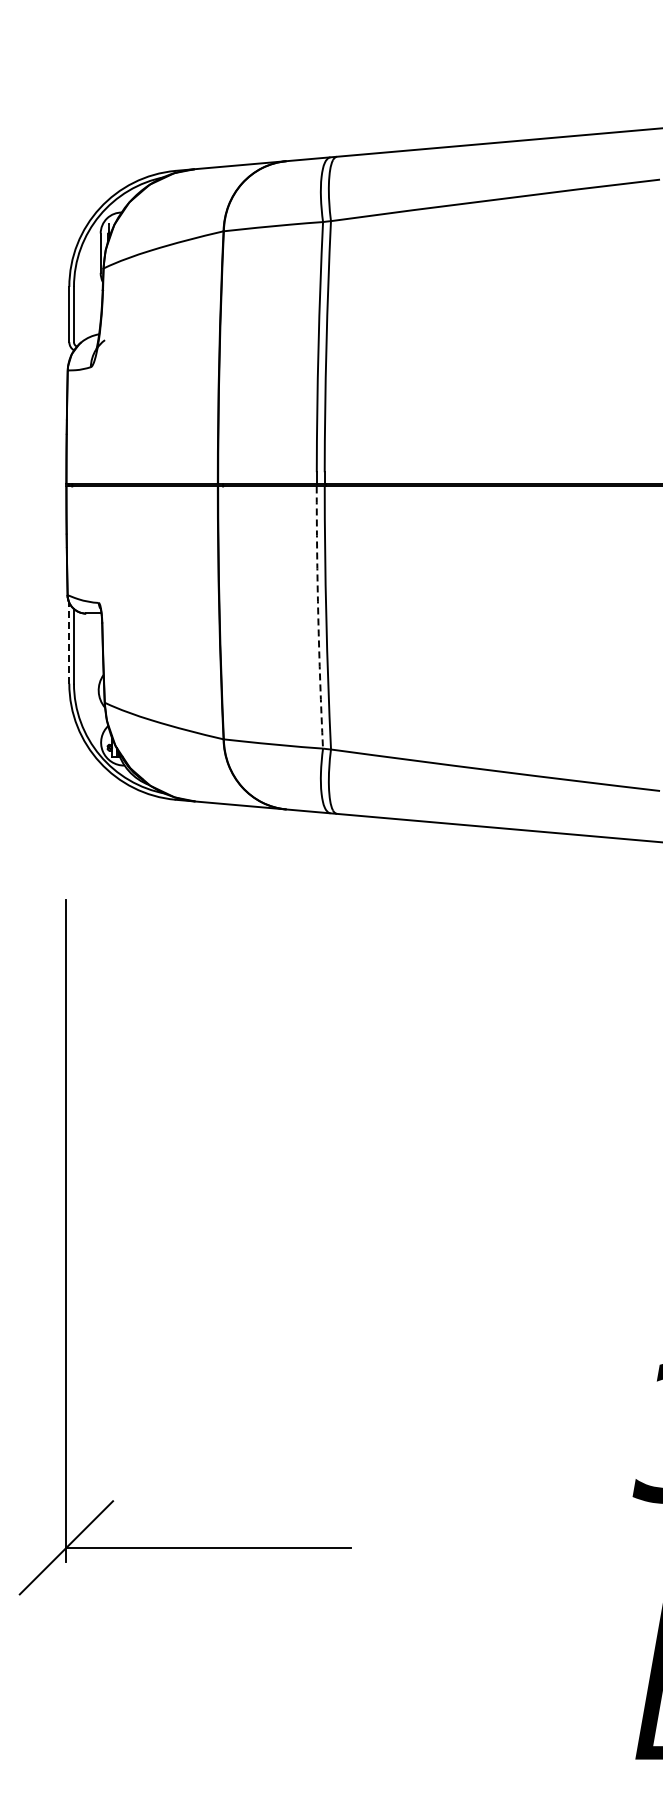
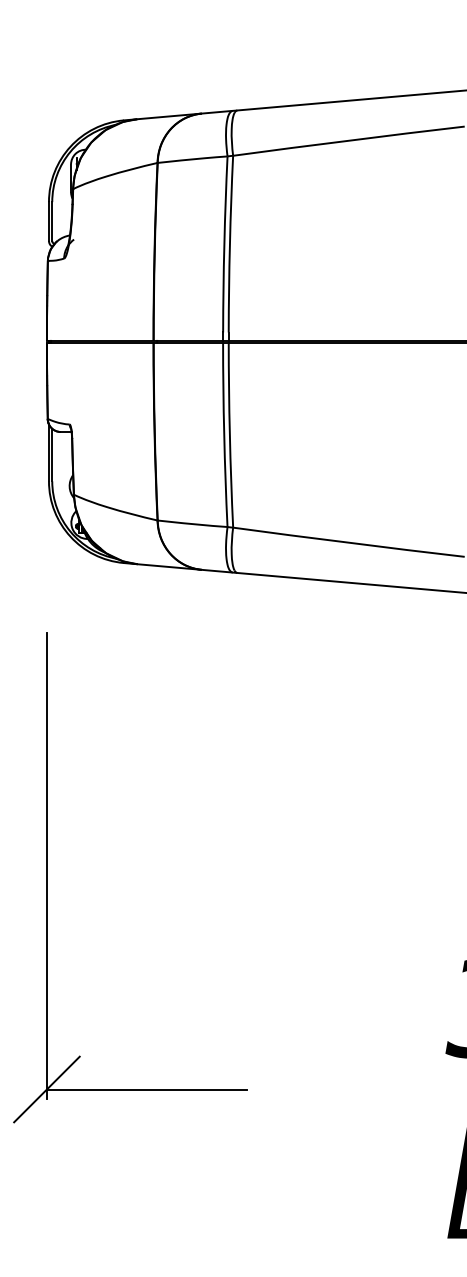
arc: (318, 617) -> (224, 434), dashed -> solid
line: (69, 643) -> (49, 453), dashed -> solid

